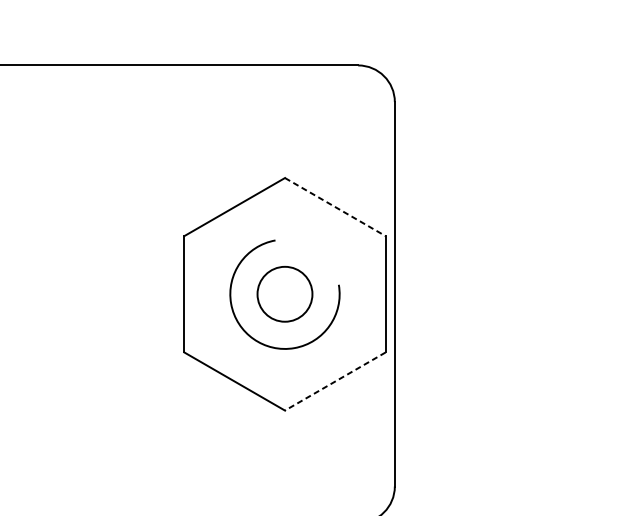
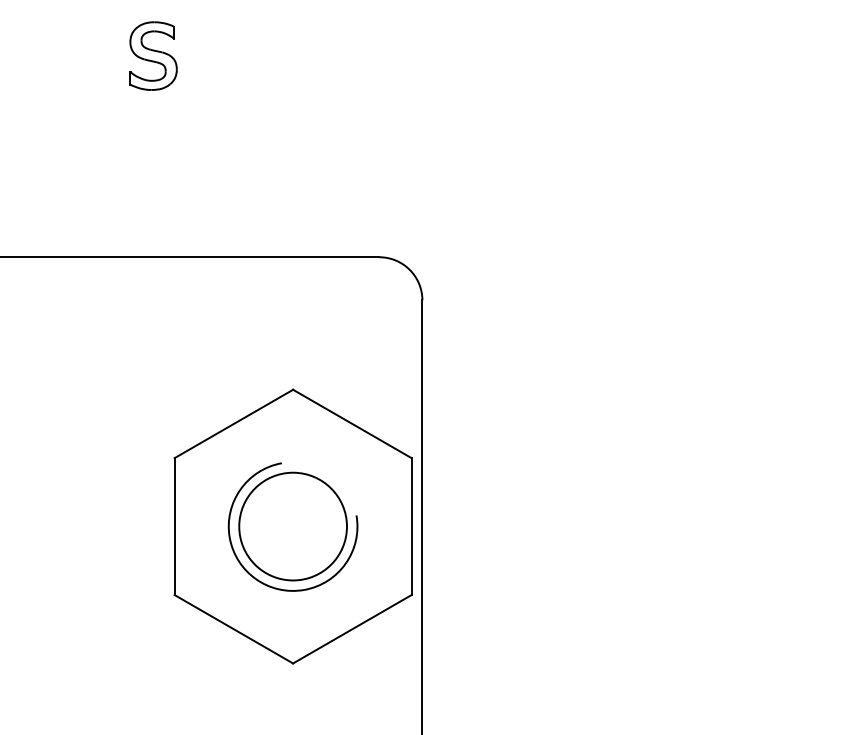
line: (335, 207) -> (352, 424), dashed -> solid
circle: (284, 294) -> (292, 526), size x1.67
line: (334, 381) -> (351, 629), dashed -> solid

